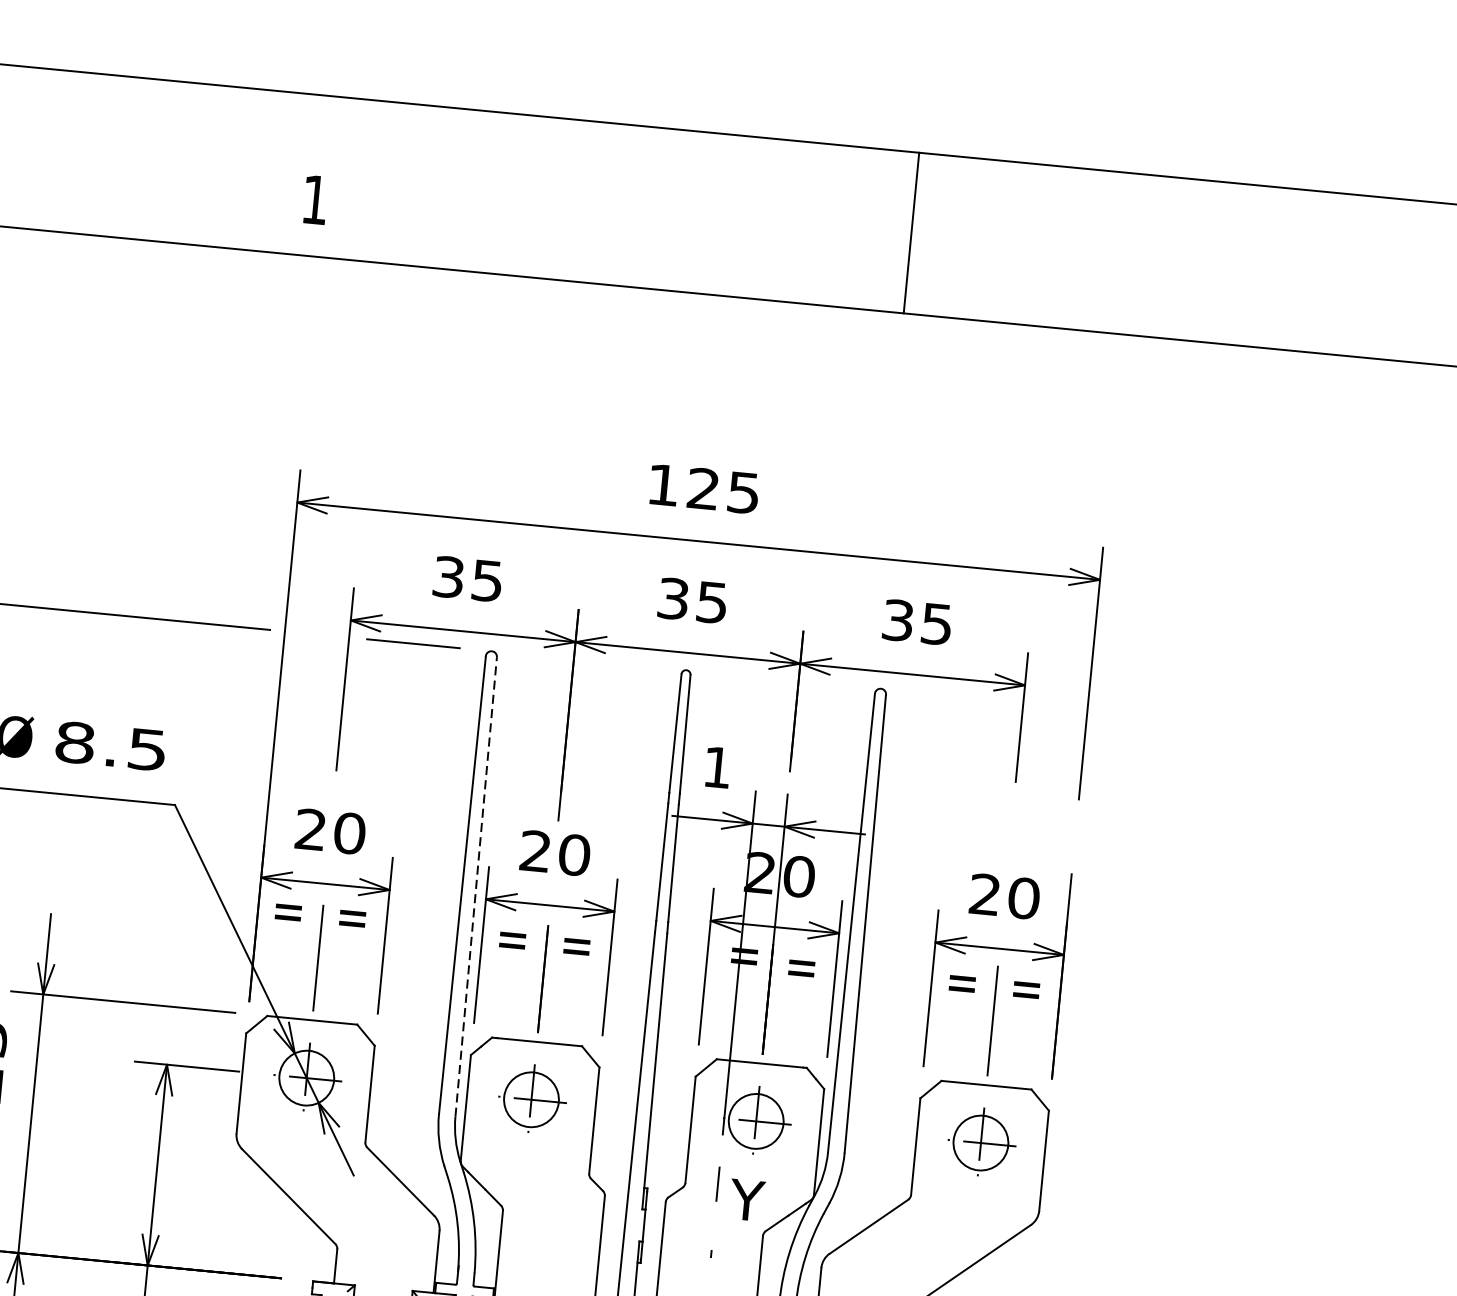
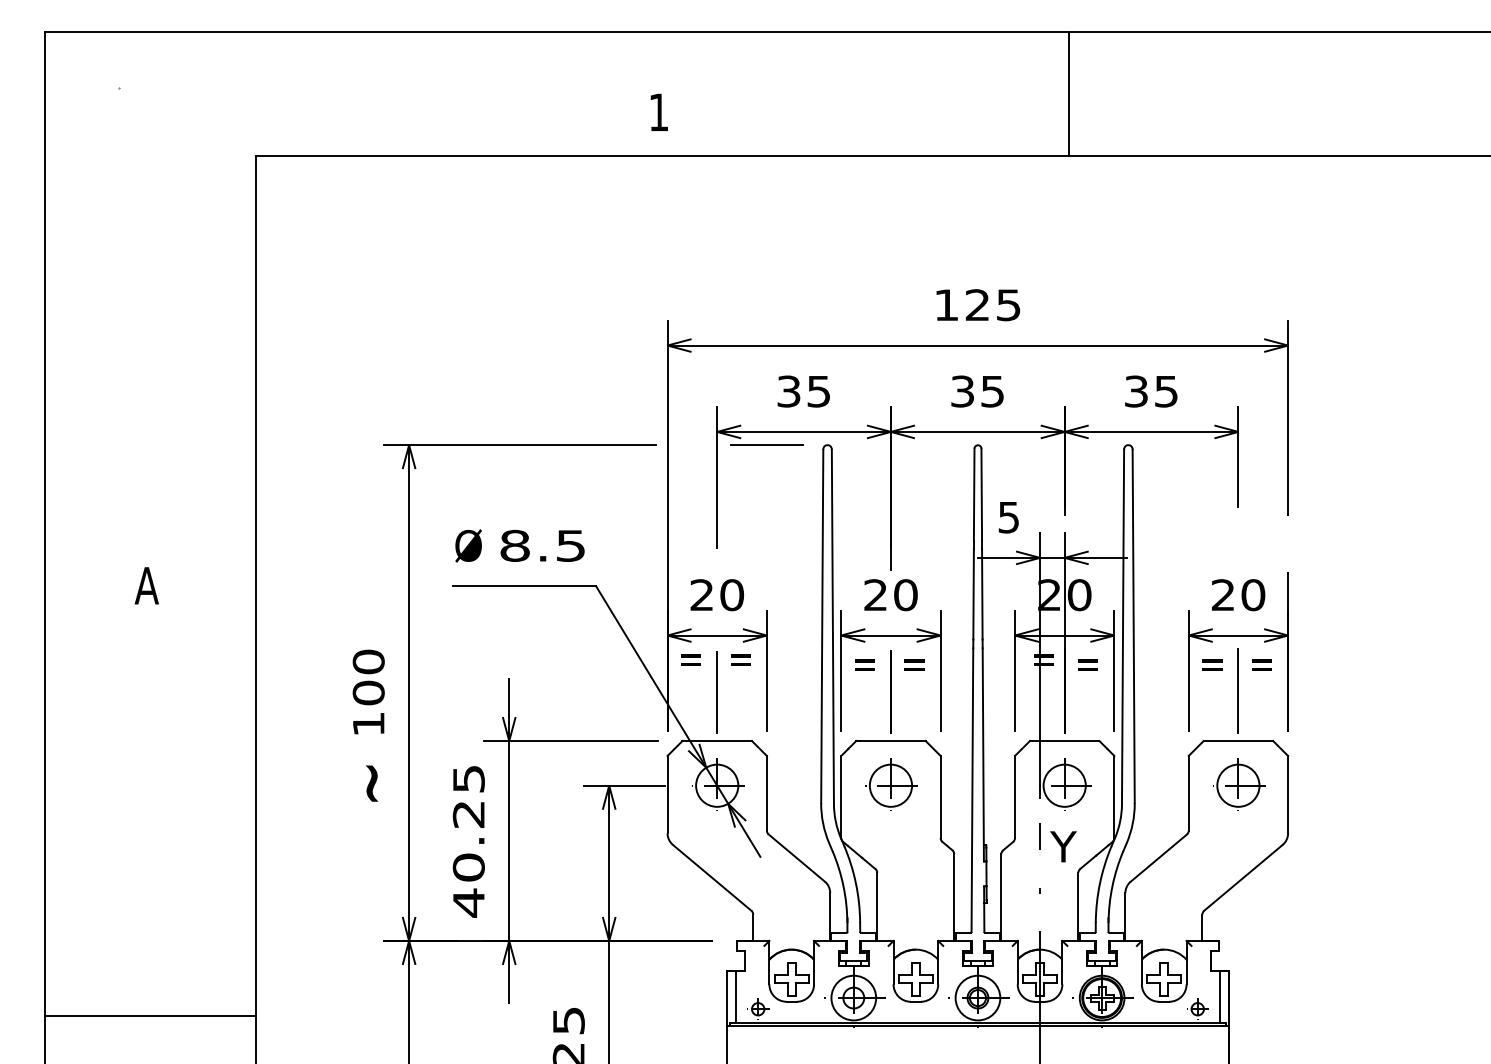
line: (912, 232) -> (1069, 93), moved
text: (716, 767) -> (1008, 517), 1 -> 5
line: (475, 886) -> (832, 626), dashed -> solid

